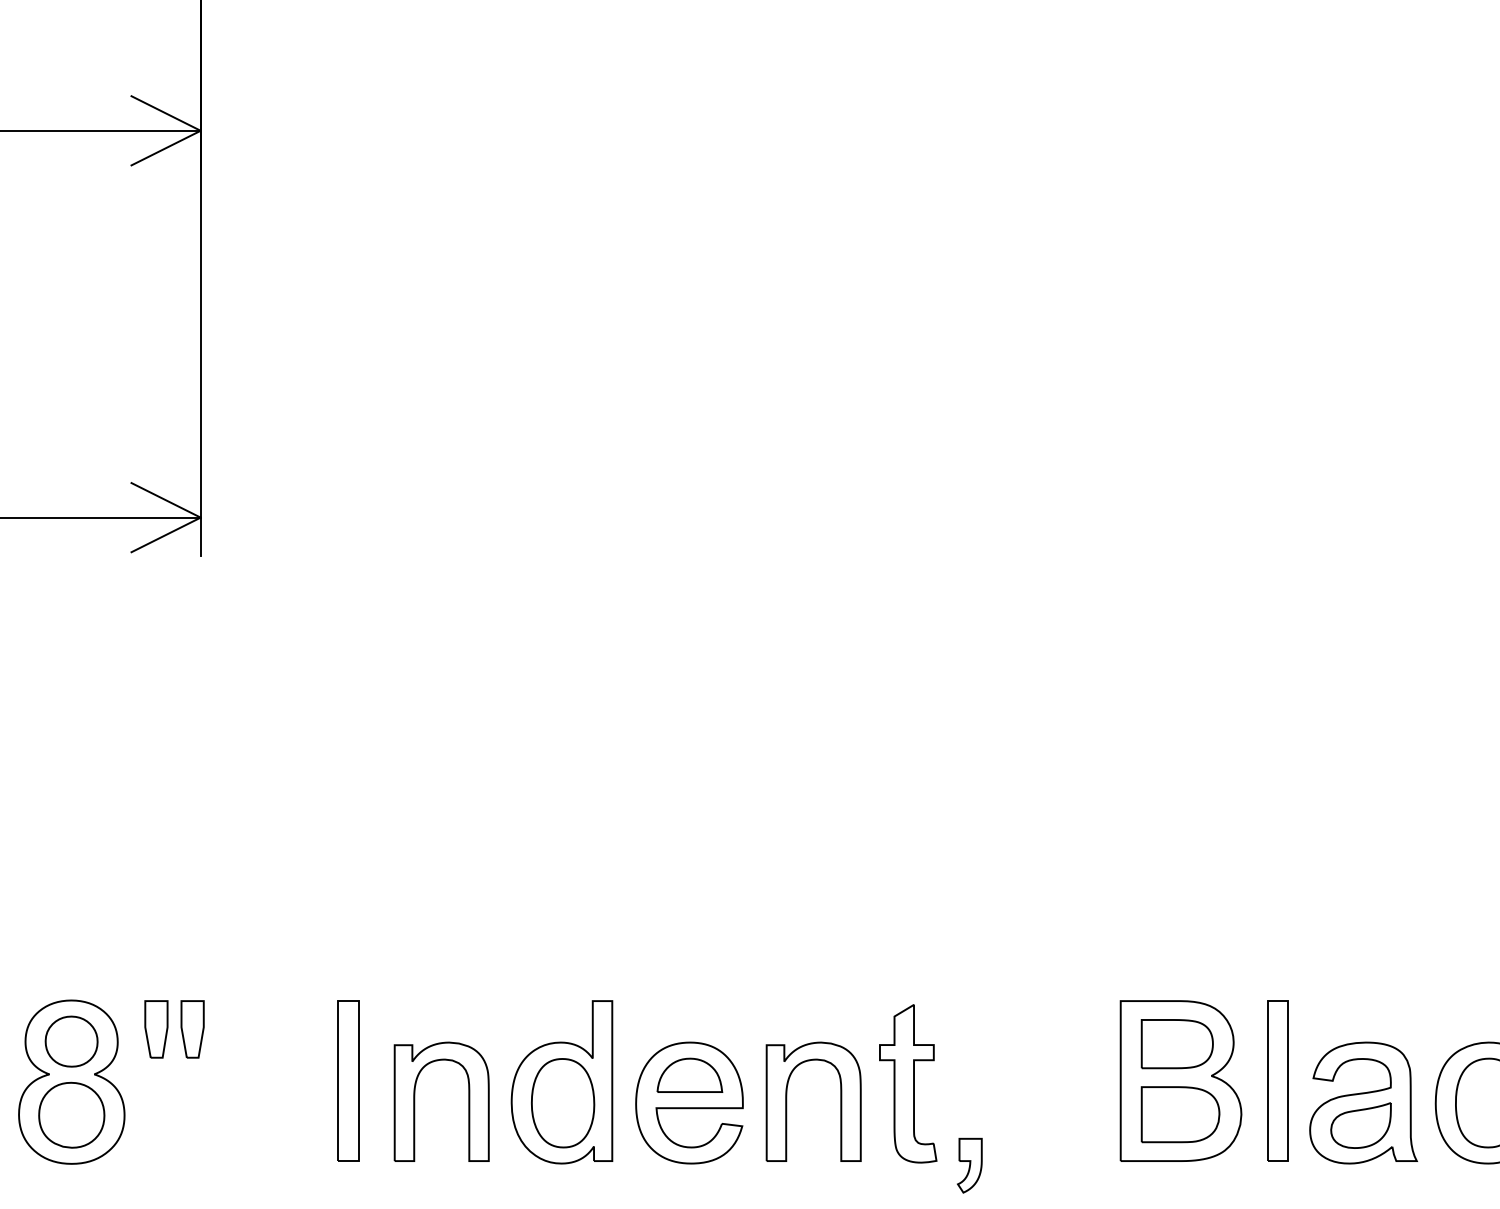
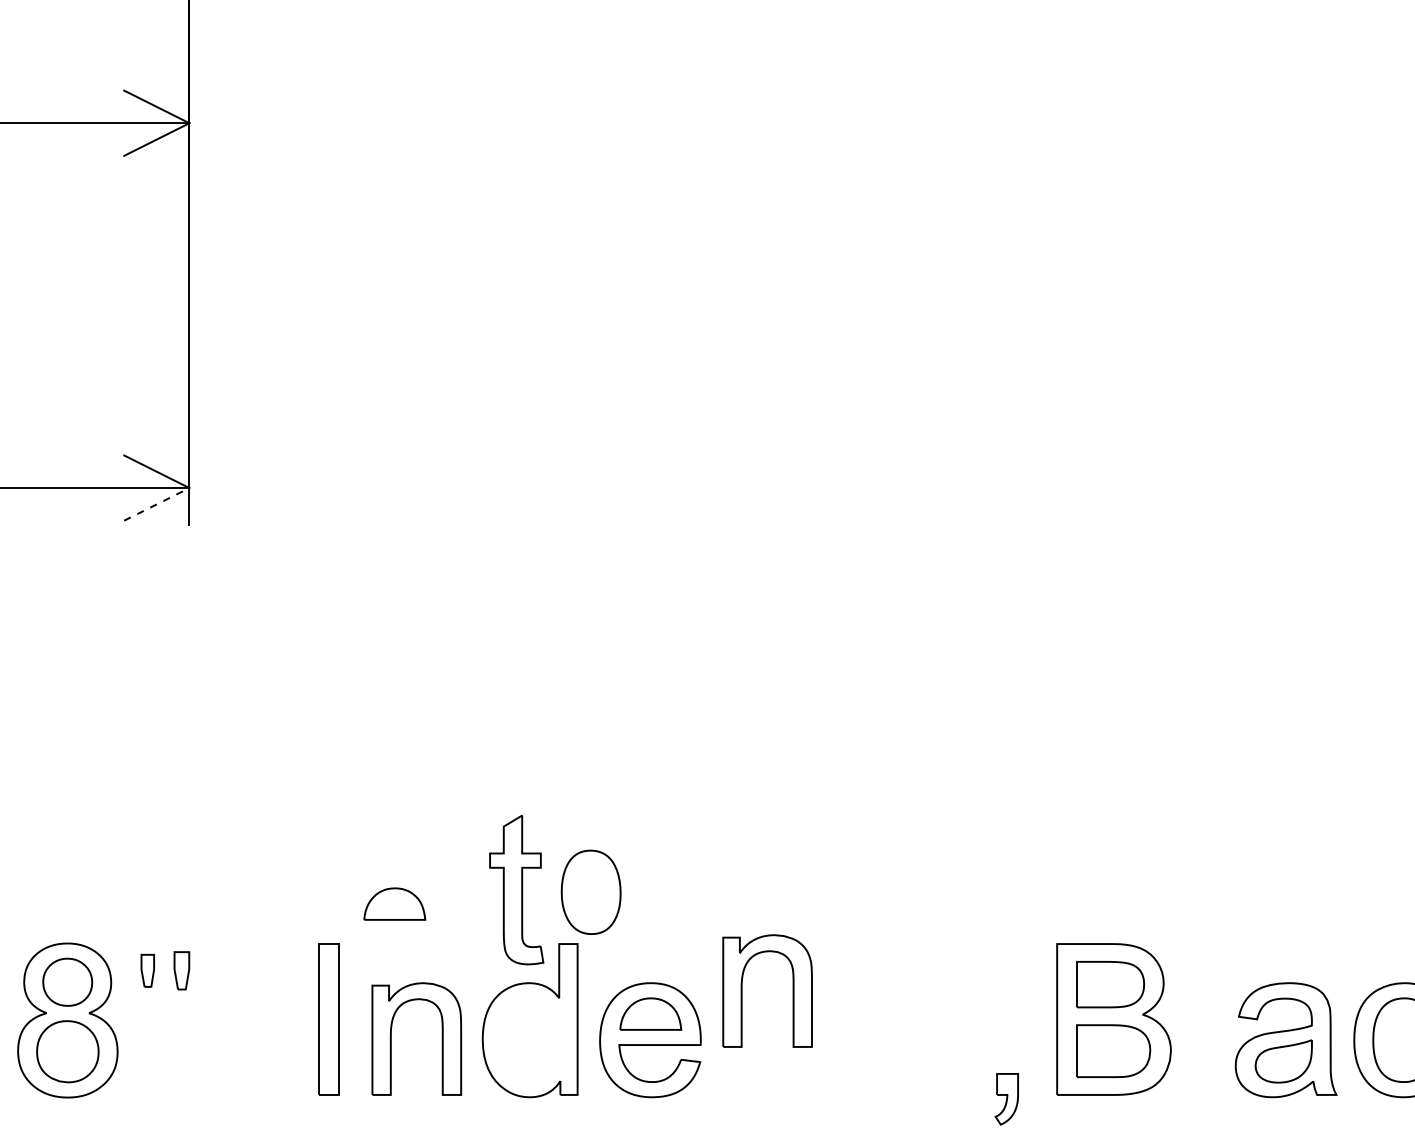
line: (166, 535) -> (157, 504), solid -> dashed
part: (418, 958) -> (394, 903), added
part: (156, 1029) -> (147, 970), size x0.6
part: (192, 1029) -> (181, 970), size x0.7
part: (1276, 1081) -> (1204, 1019), removed
part: (907, 1084) -> (516, 890), moved
part: (787, 1101) -> (742, 990), moved
part: (562, 1102) -> (590, 891), moved
part: (969, 1165) -> (1006, 1099), moved

